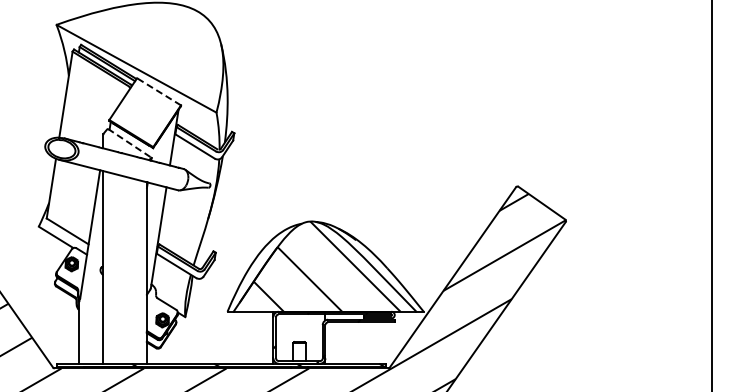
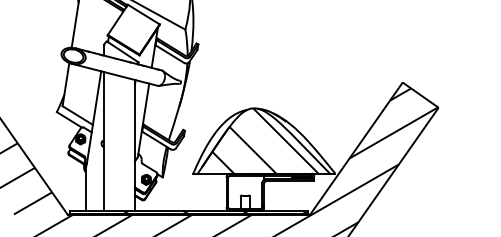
line: (159, 91) -> (144, 14), dashed -> solid
line: (130, 143) -> (123, 51), dashed -> solid

